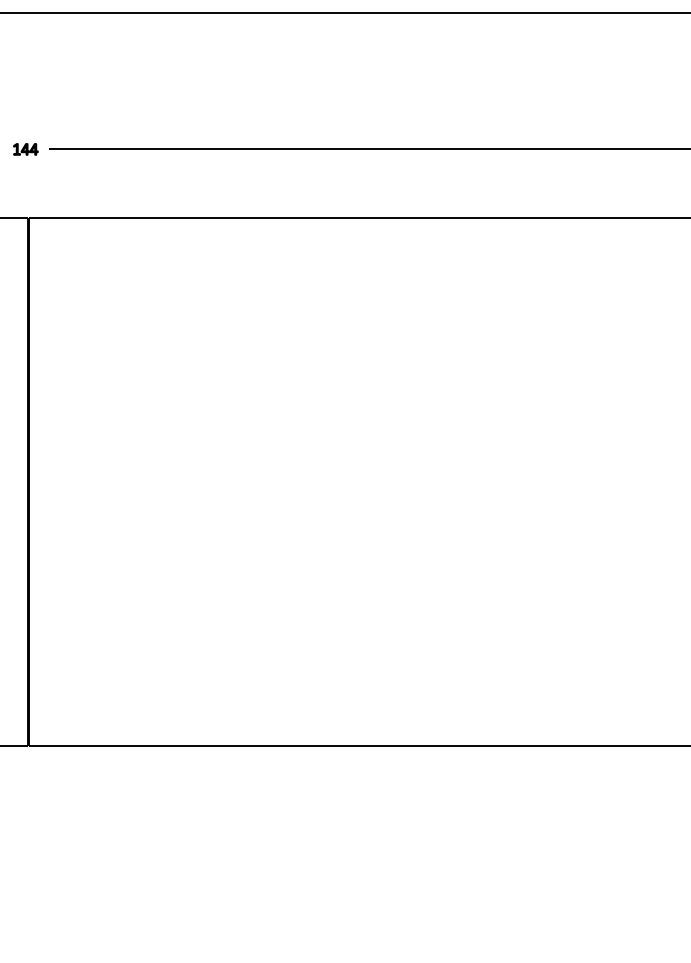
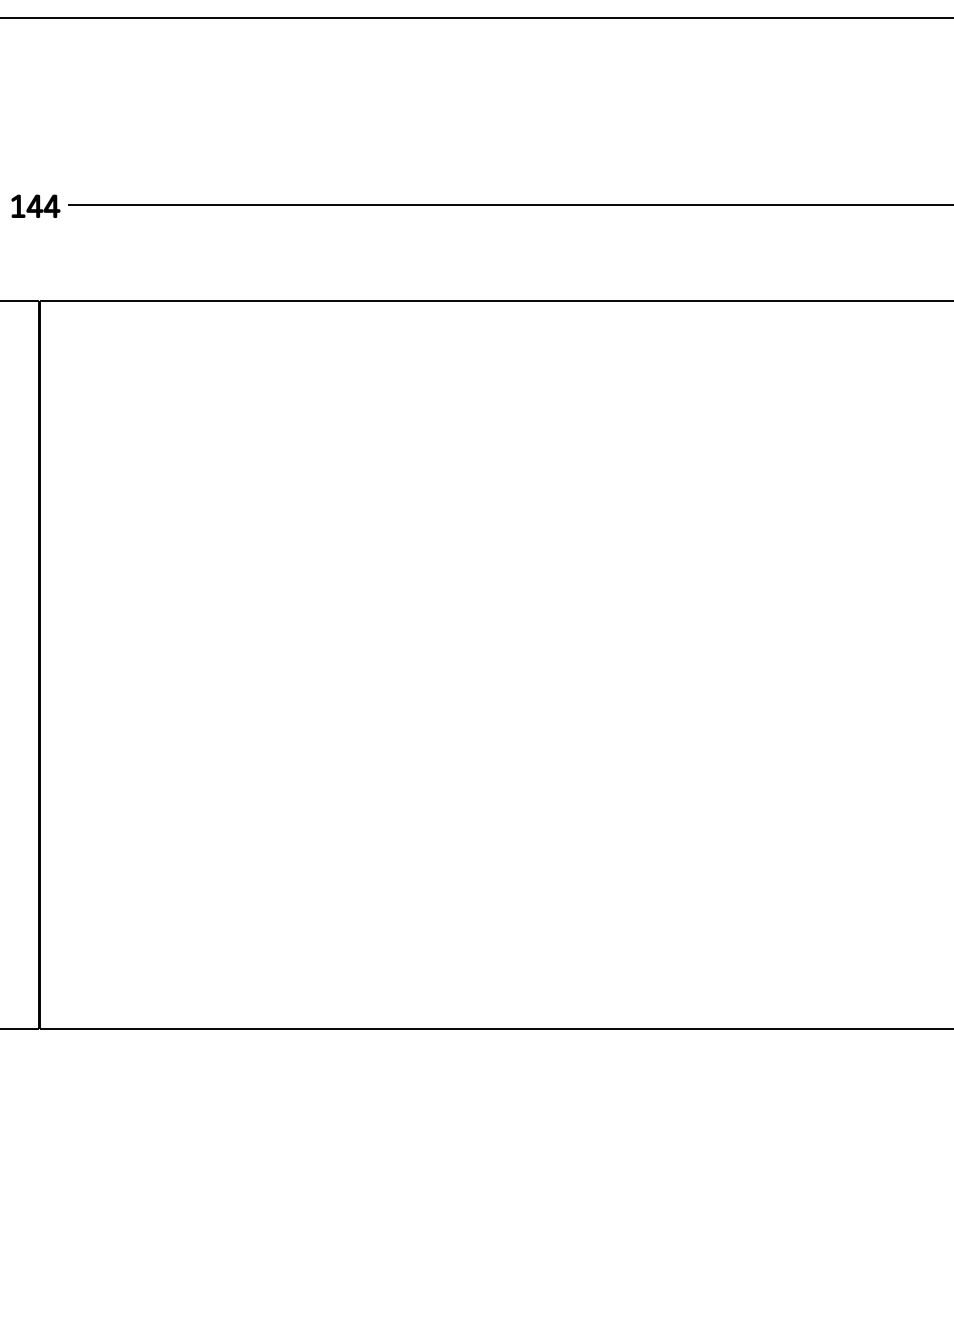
part: (25, 148) -> (35, 205), size x1.43

